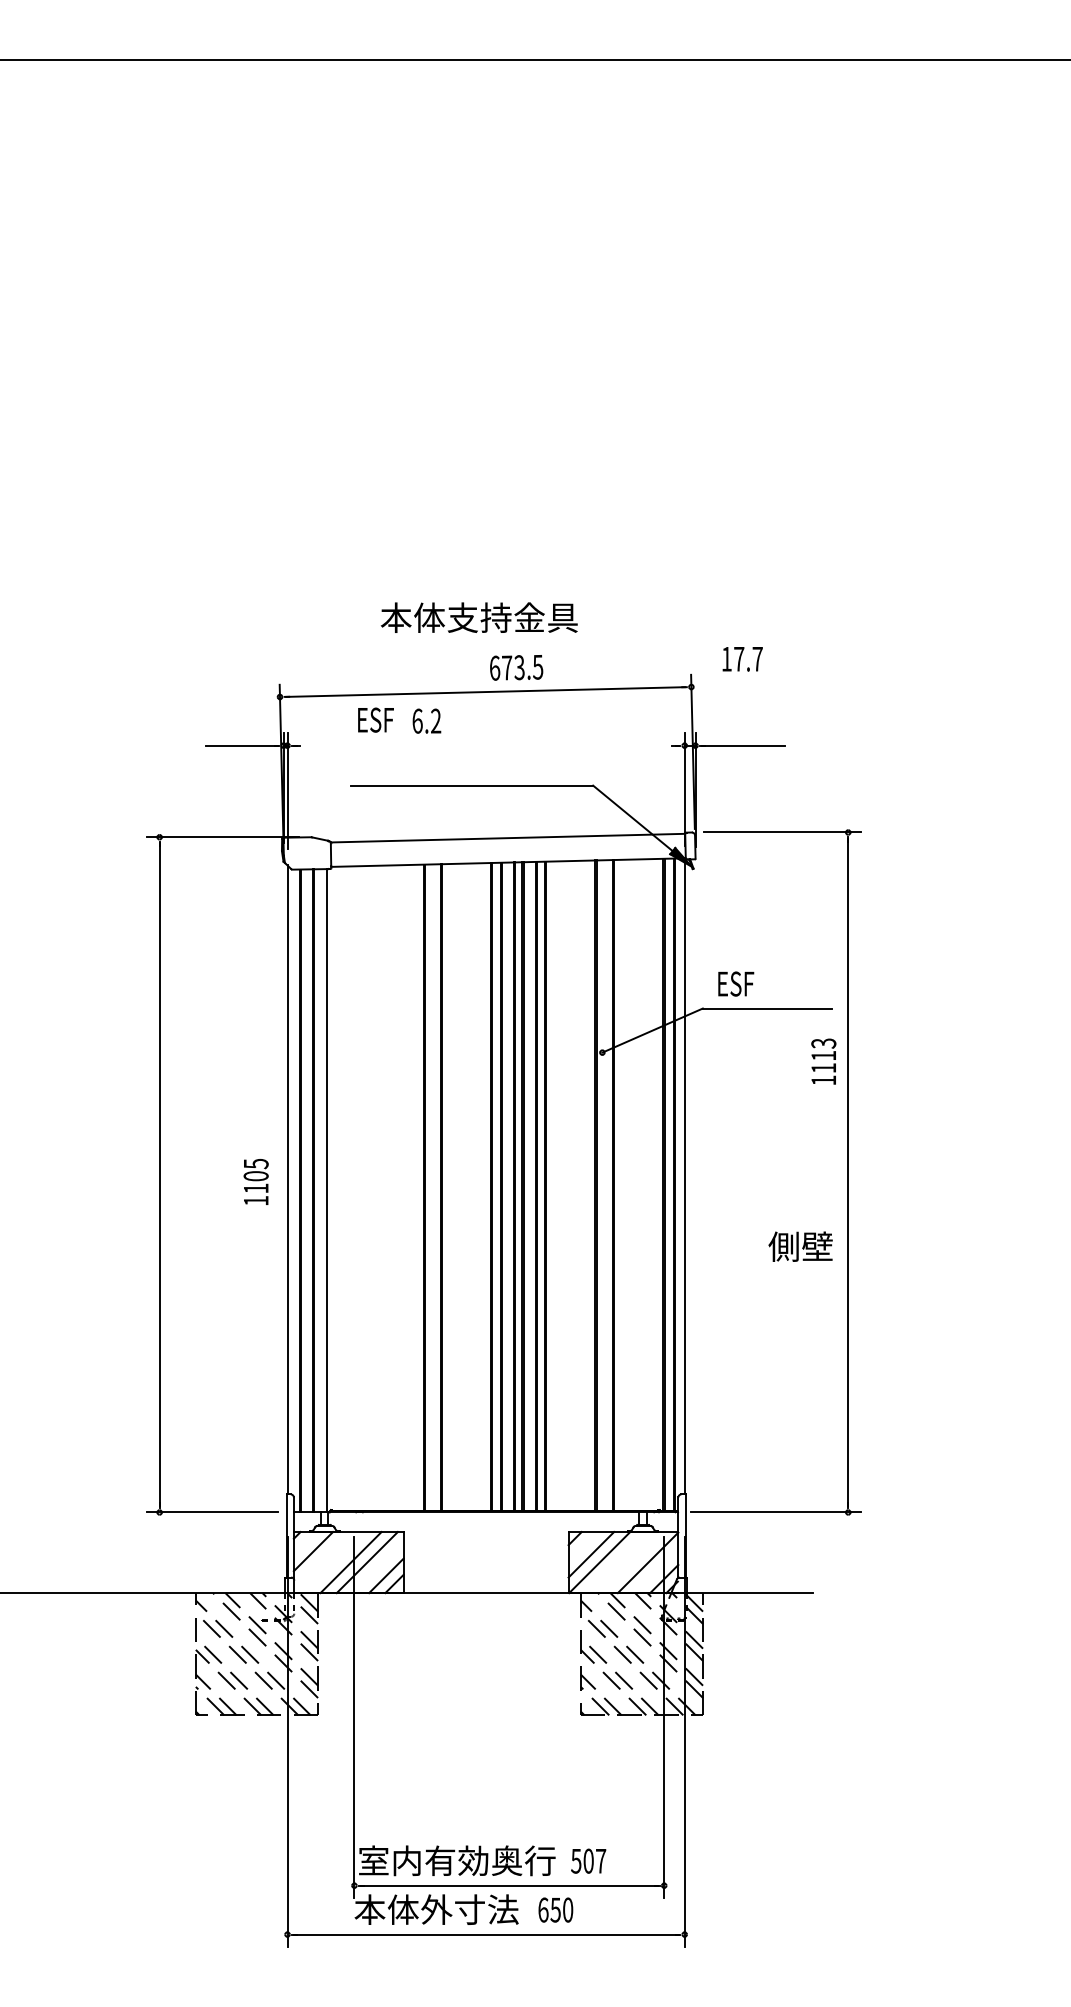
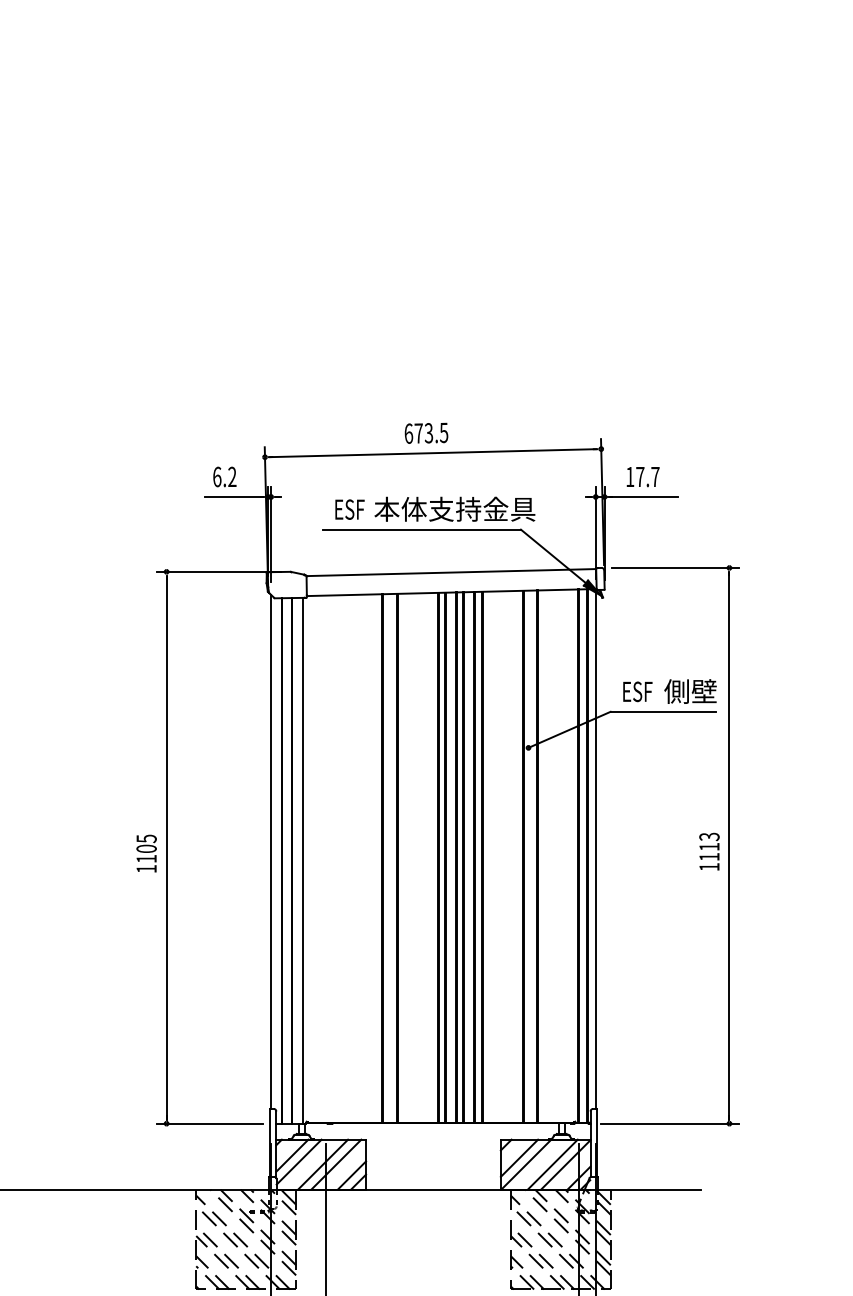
text: (478, 617) -> (454, 509), moved
text: (742, 659) -> (643, 477), moved
text: (516, 667) -> (426, 433), moved
text: (375, 719) -> (349, 509), moved
text: (426, 720) -> (224, 476), moved
text: (823, 1061) -> (709, 851), moved
text: (255, 1181) -> (146, 853), moved
text: (800, 1246) -> (690, 691), moved
line: (321, 1559) -> (298, 1162), added
line: (631, 1562) -> (552, 1164), added

